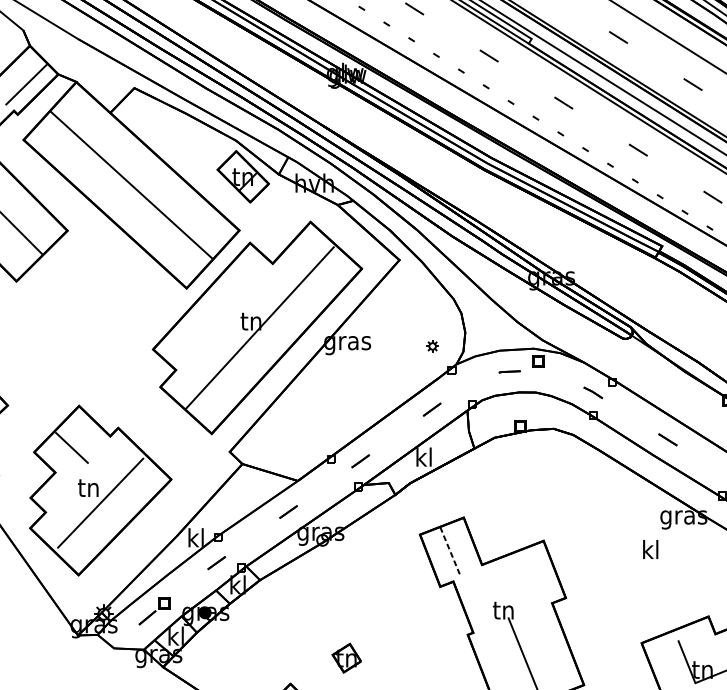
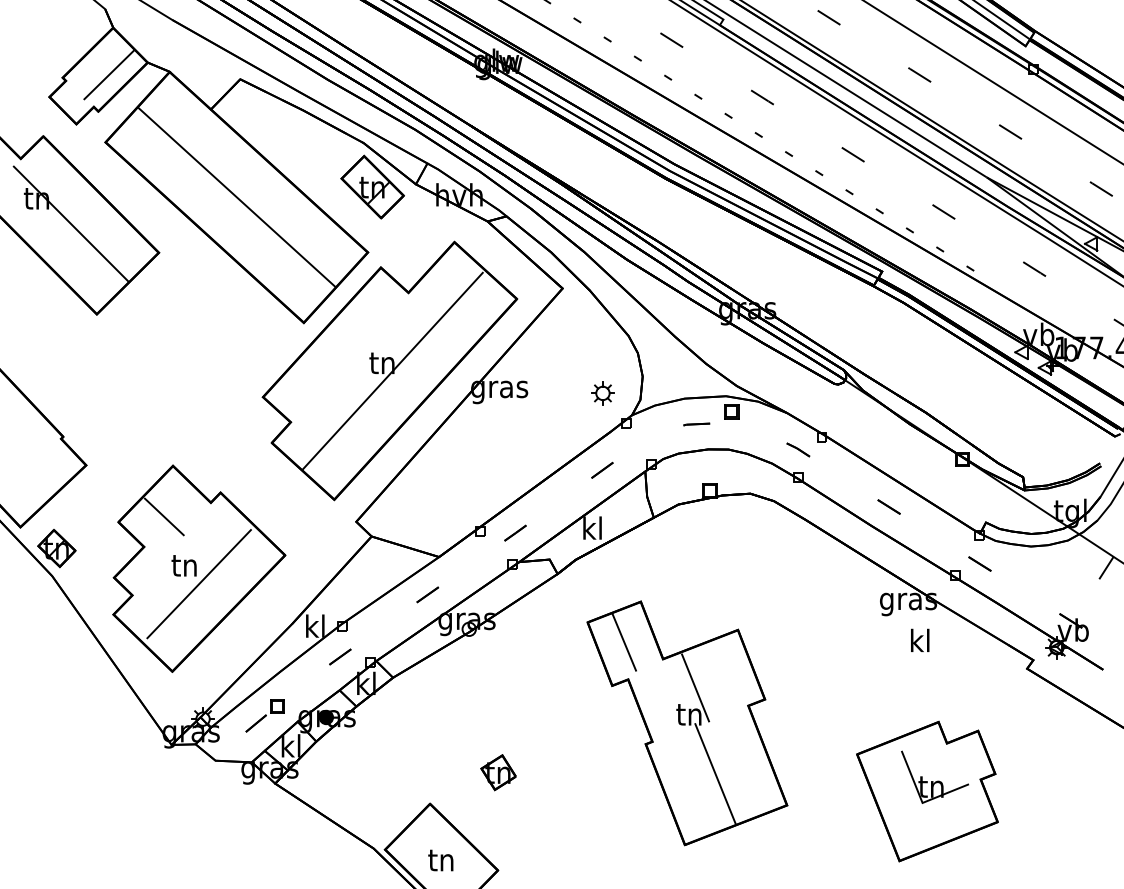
part: (432, 346) -> (602, 393), size x1.67
text: (650, 548) -> (920, 639), moved
line: (450, 551) -> (624, 642), dashed -> solid
line: (508, 588) -> (695, 687), added

